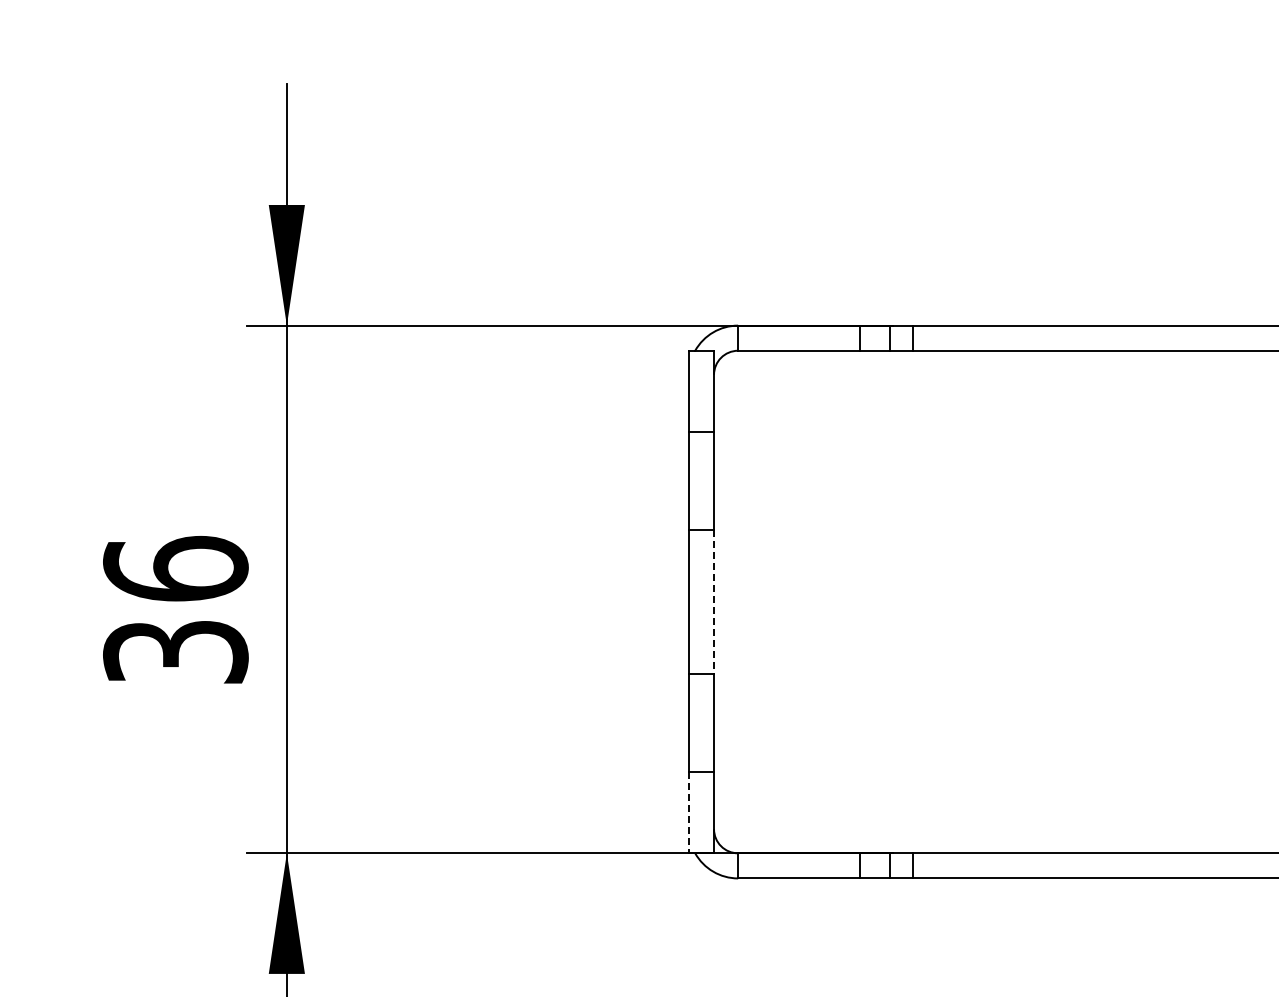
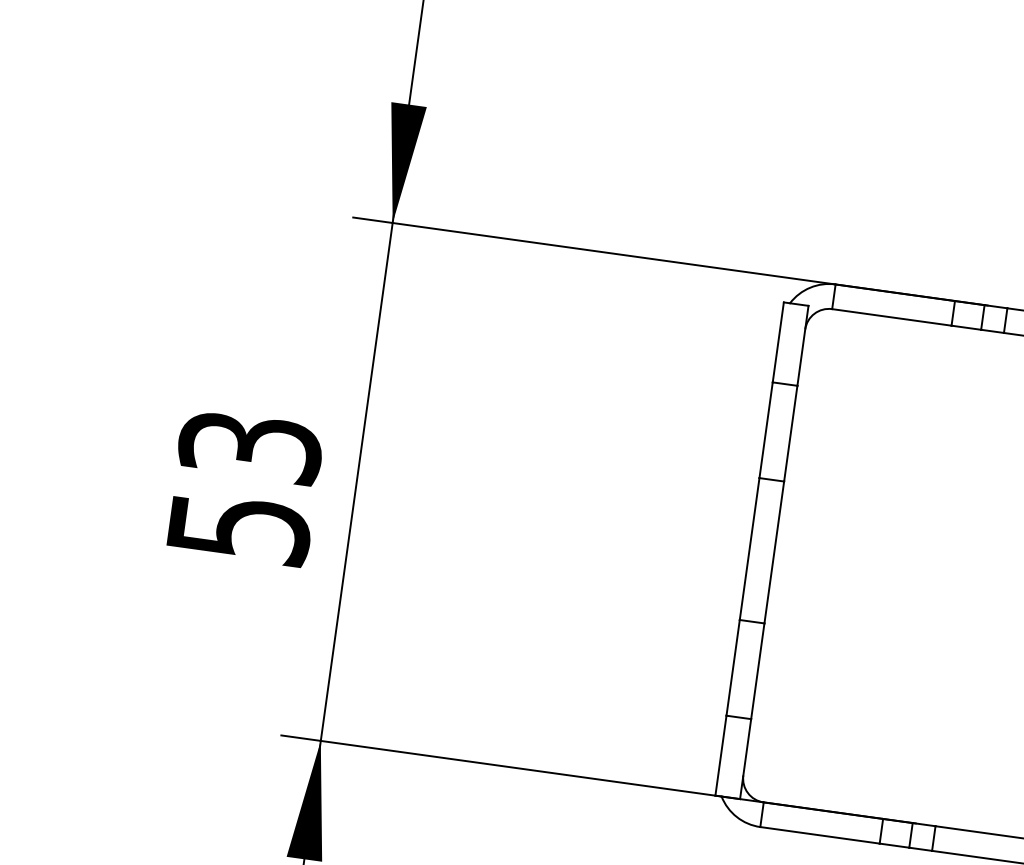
line: (714, 602) -> (774, 552), dashed -> solid
text: (175, 609) -> (244, 486), 36 -> 53
line: (688, 812) -> (720, 755), dashed -> solid

